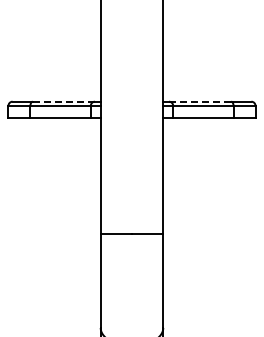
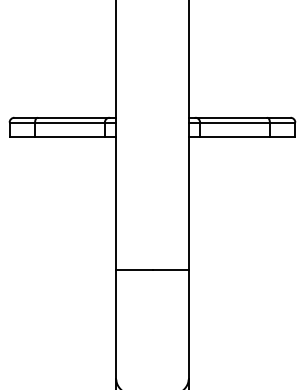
line: (64, 101) -> (74, 117), dashed -> solid
line: (200, 101) -> (231, 117), dashed -> solid

